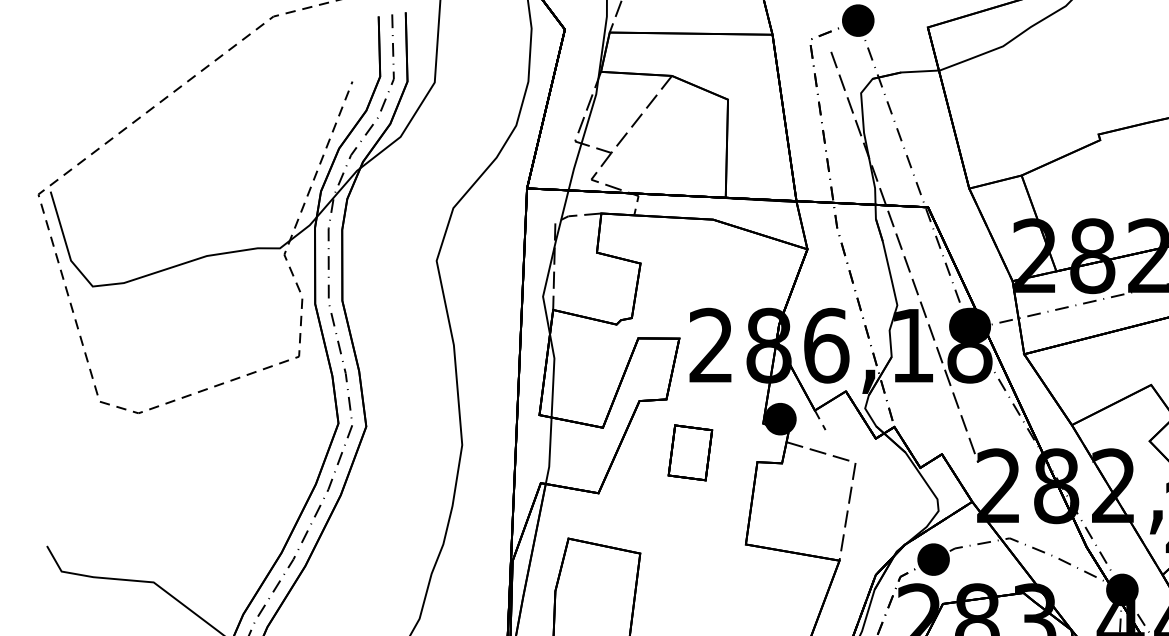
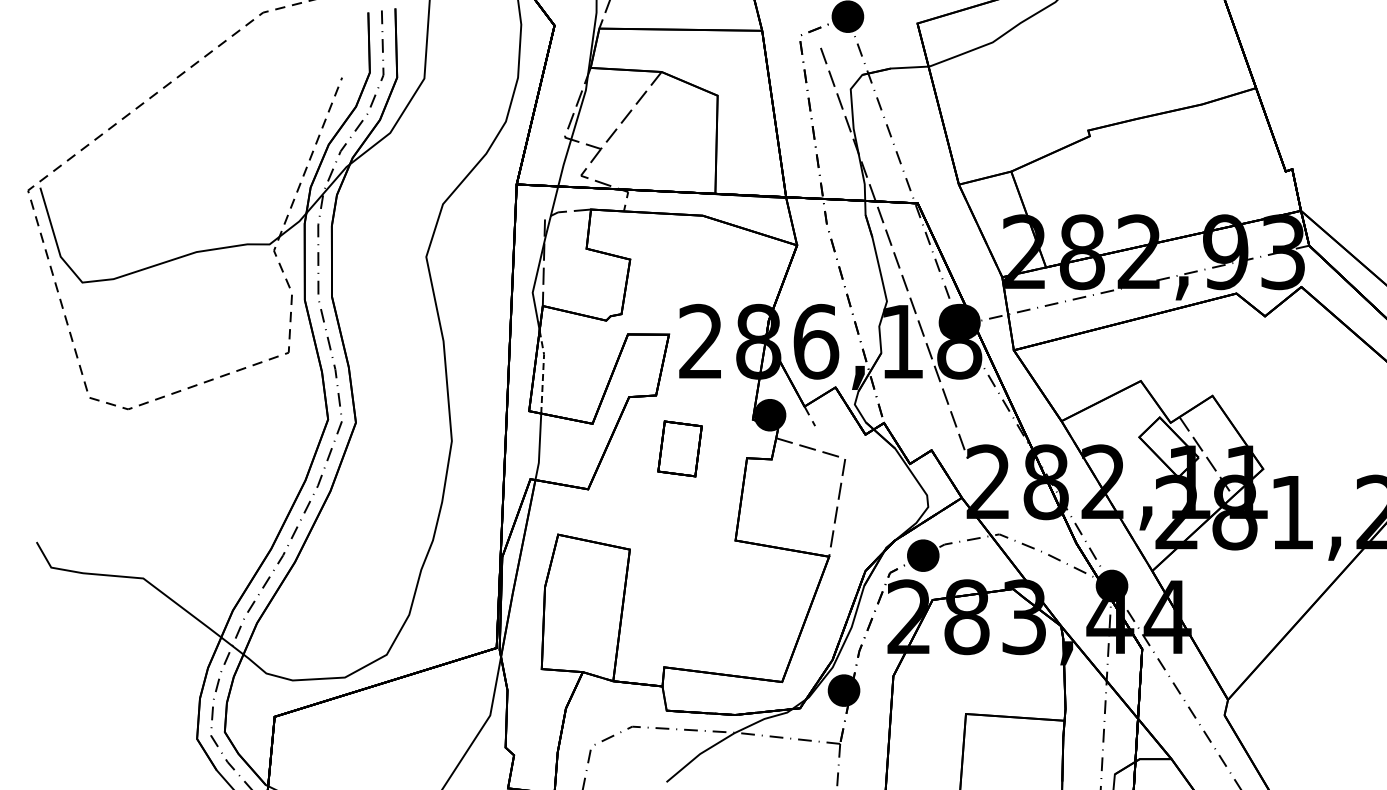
line: (553, 375) -> (543, 371), solid -> dashed

